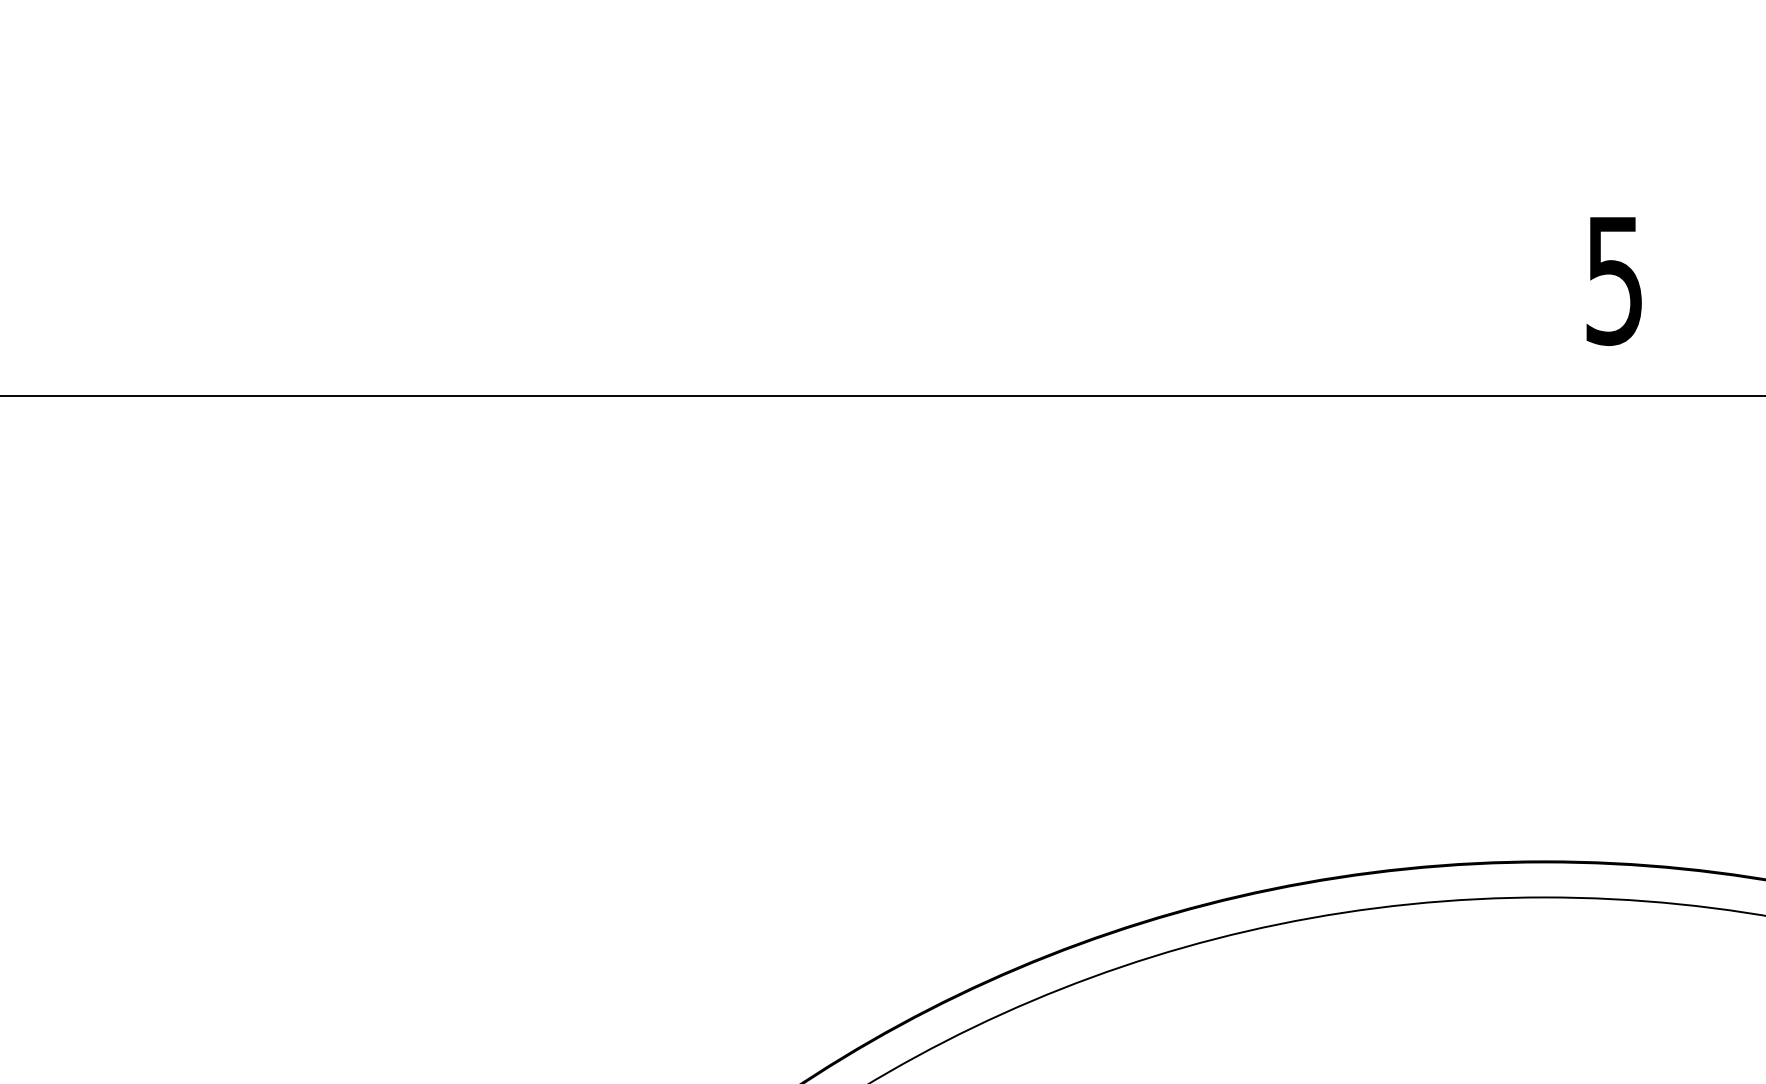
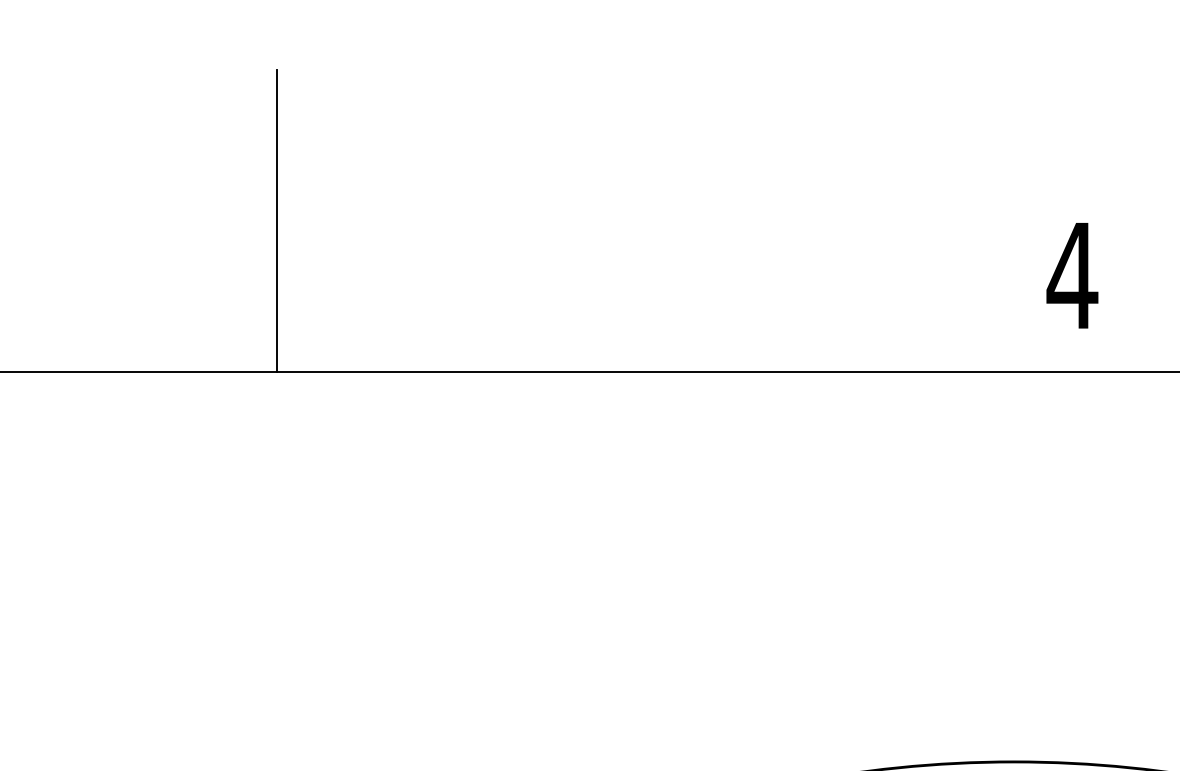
line: (663, 215) -> (277, 221), added
text: (1614, 281) -> (1072, 276), 5 -> 4

